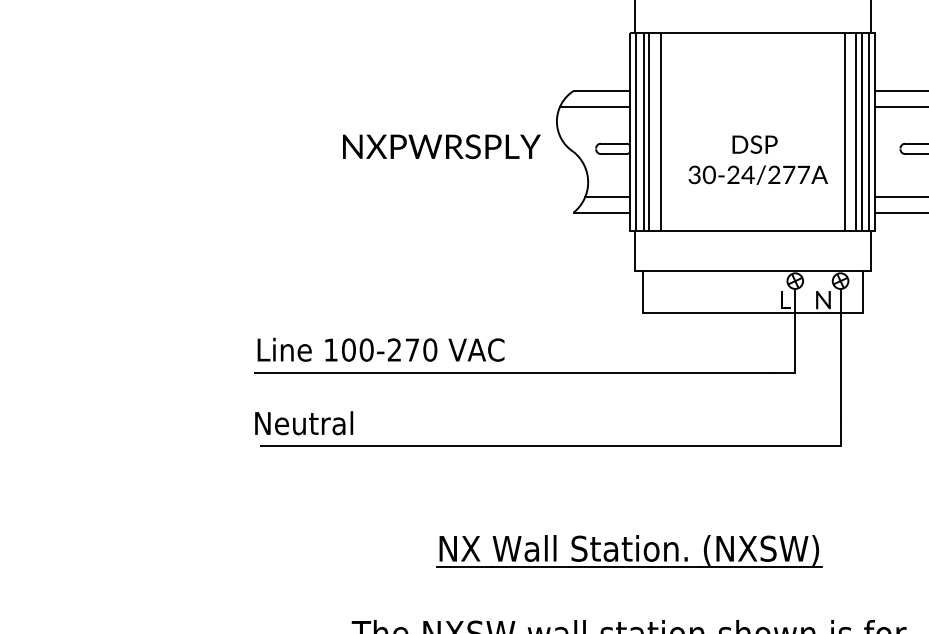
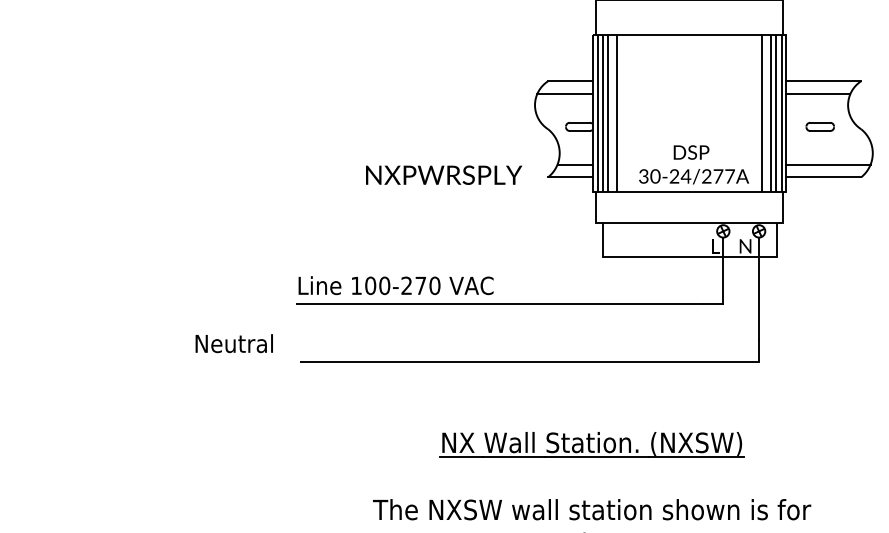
text: (442, 145) -> (444, 174), moved
text: (758, 159) -> (694, 164), moved
text: (303, 423) -> (233, 343), moved

